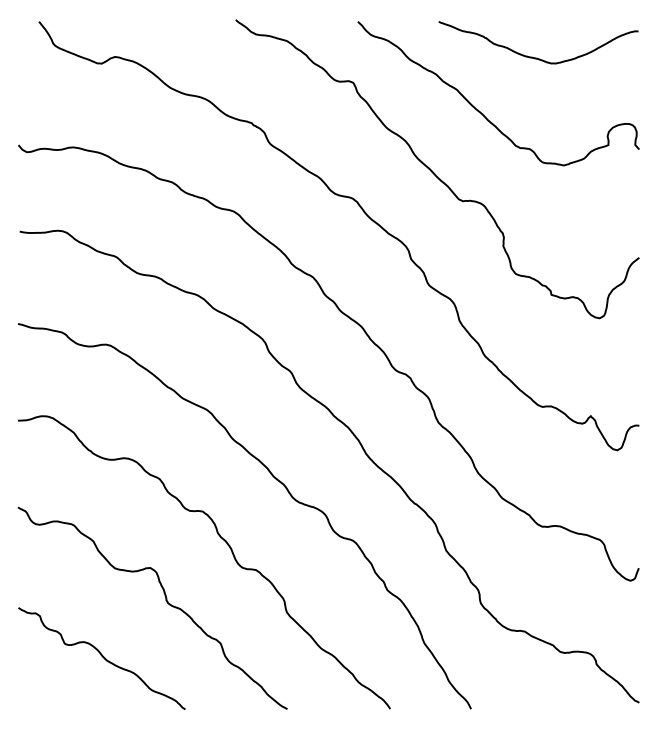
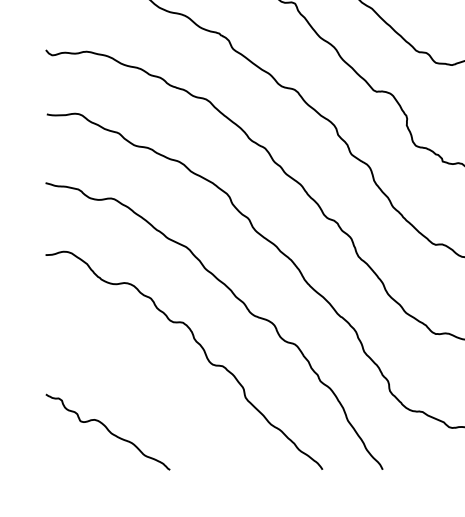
curve: (165, 600) -> (155, 388), removed

